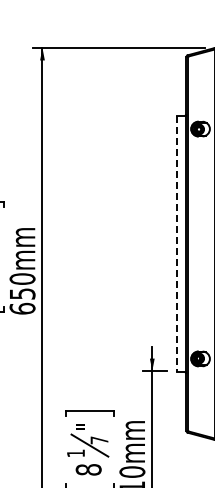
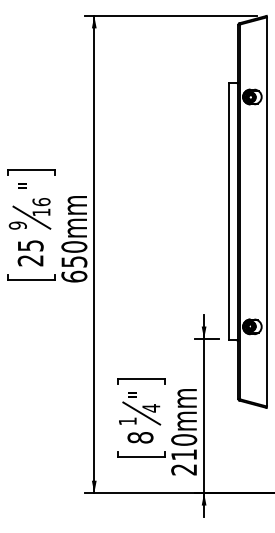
line: (176, 244) -> (228, 212), dashed -> solid
text: (99, 440) -> (151, 408), 7 -> 4

